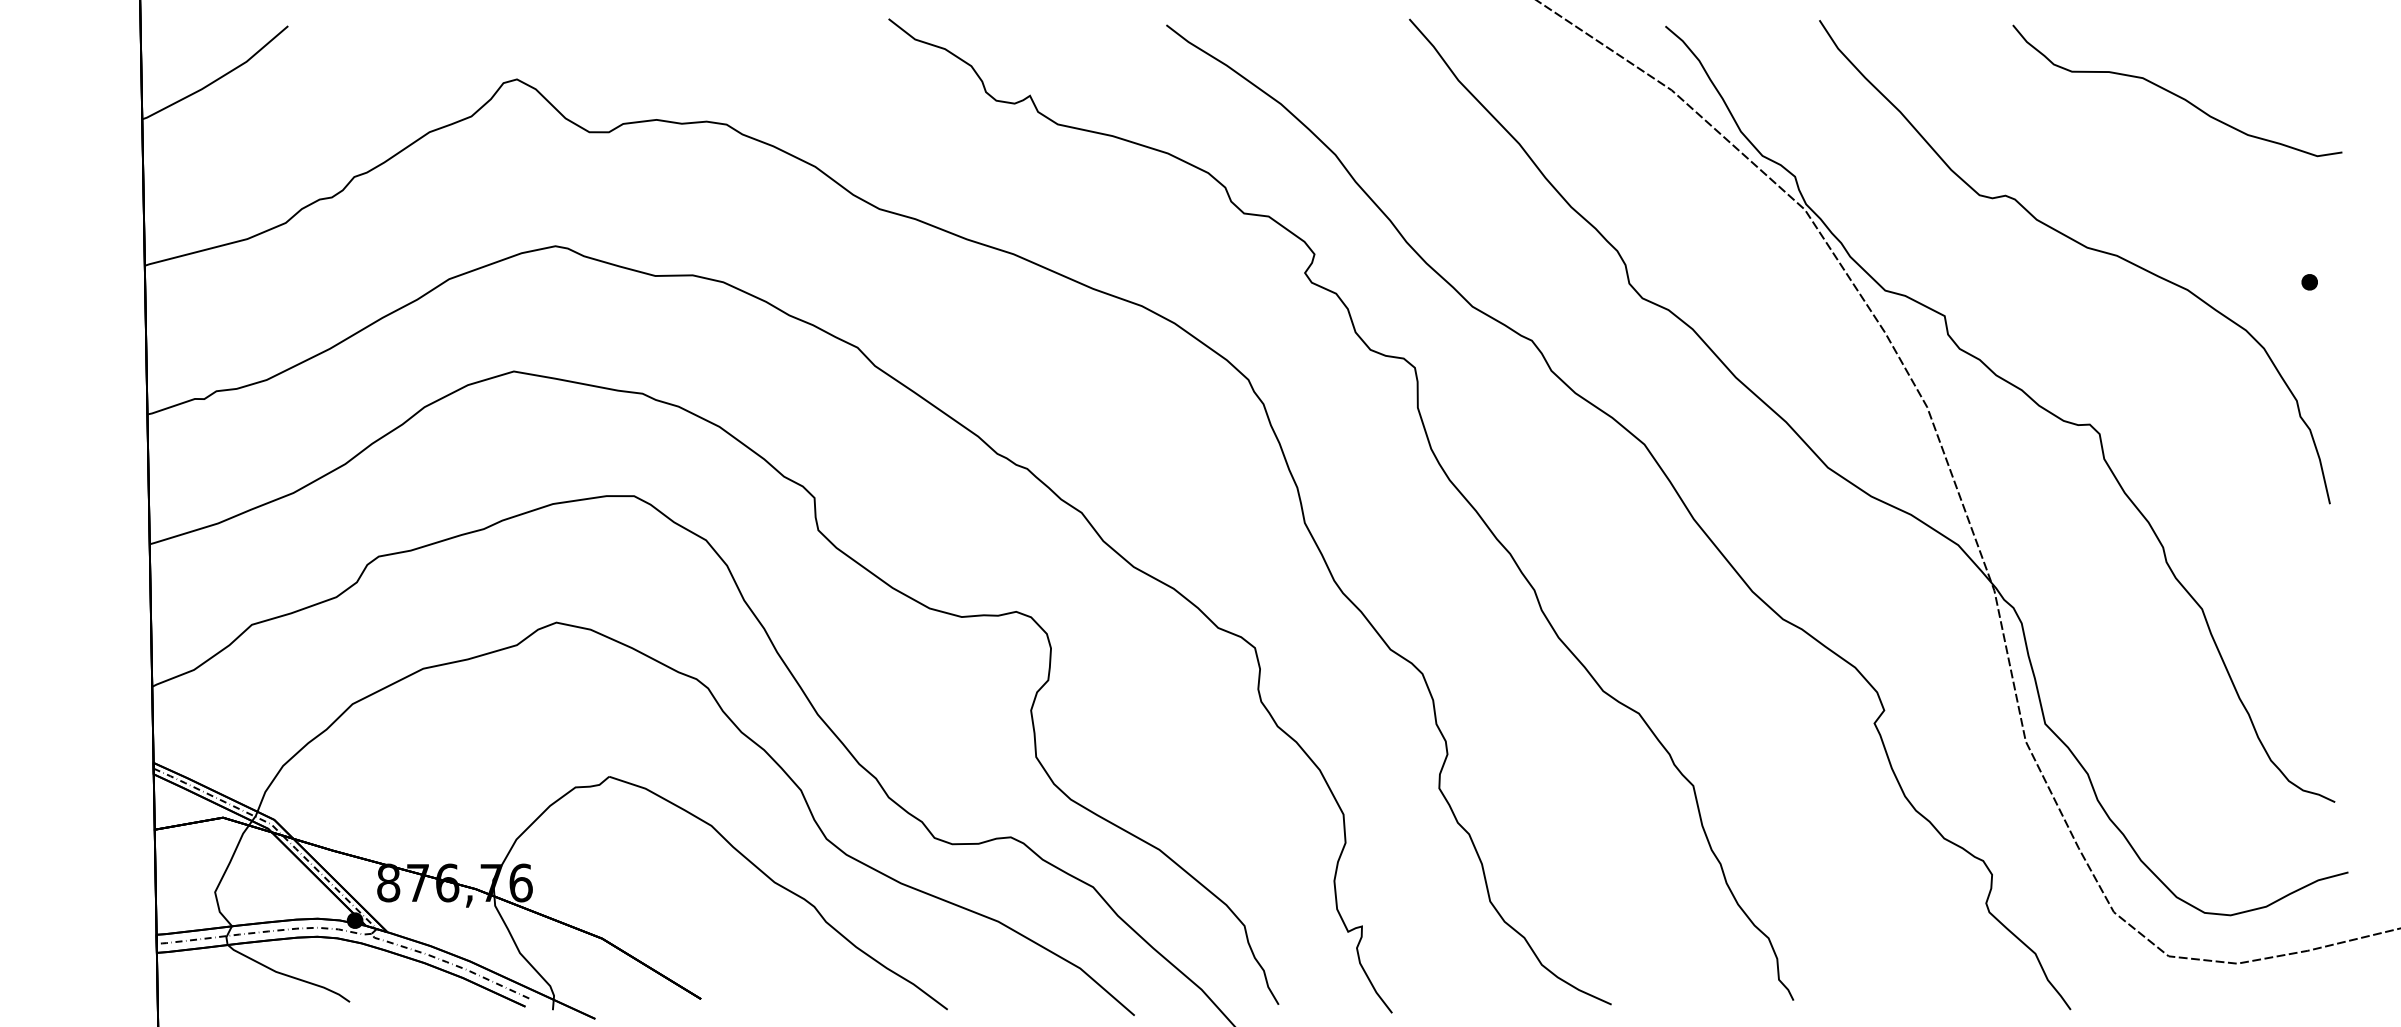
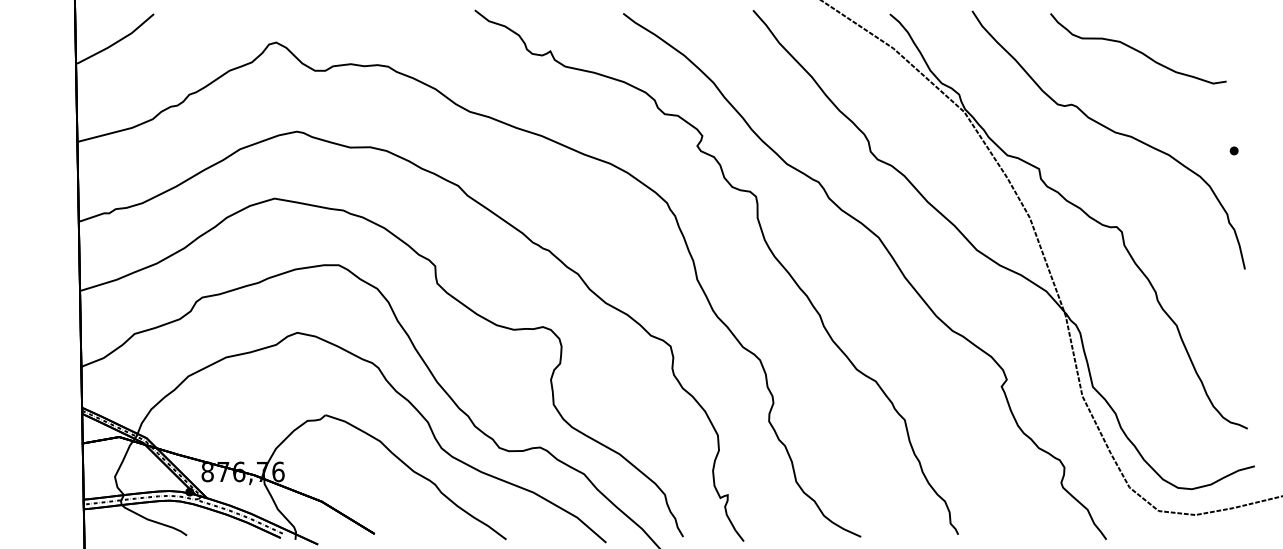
curve: (2175, 92) -> (1137, 49), moved

